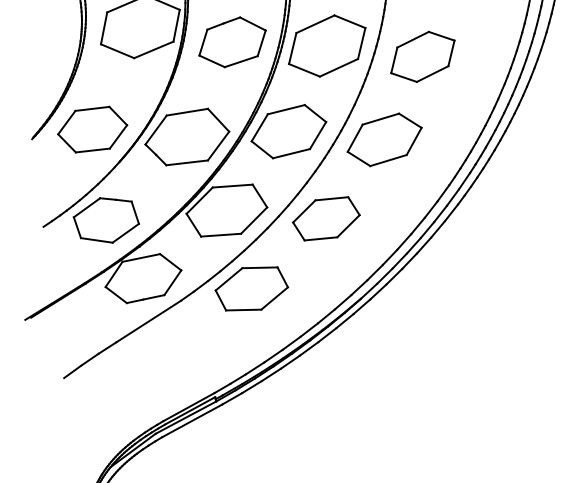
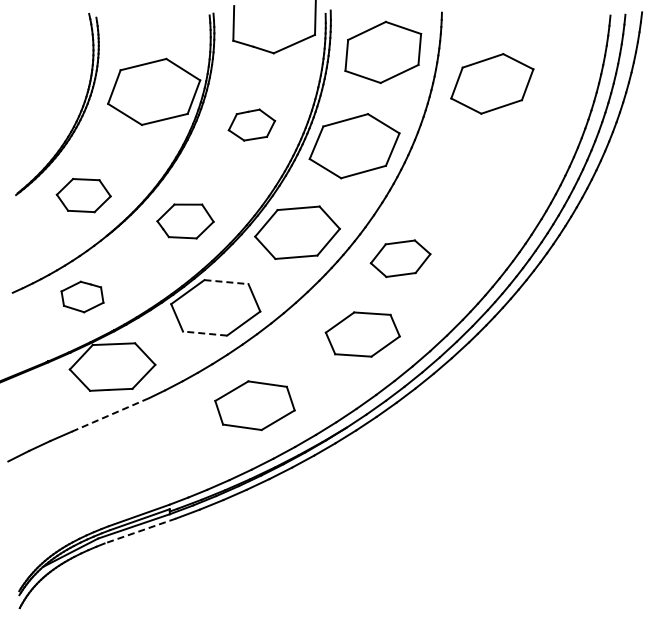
part: (231, 41) -> (251, 124), size x0.6
part: (422, 56) -> (456, 174), removed
part: (92, 129) -> (83, 195), size x0.7
part: (187, 137) -> (185, 221), size x0.6
part: (384, 139) -> (400, 258), size x0.7
line: (232, 186) -> (226, 282), solid -> dashed
part: (326, 218) -> (362, 334), moved
part: (106, 219) -> (82, 296), size x0.6
line: (220, 235) -> (204, 333), solid -> dashed
part: (251, 288) -> (254, 405), moved
line: (149, 321) -> (111, 414), solid -> dashed
line: (192, 421) -> (140, 531), solid -> dashed

